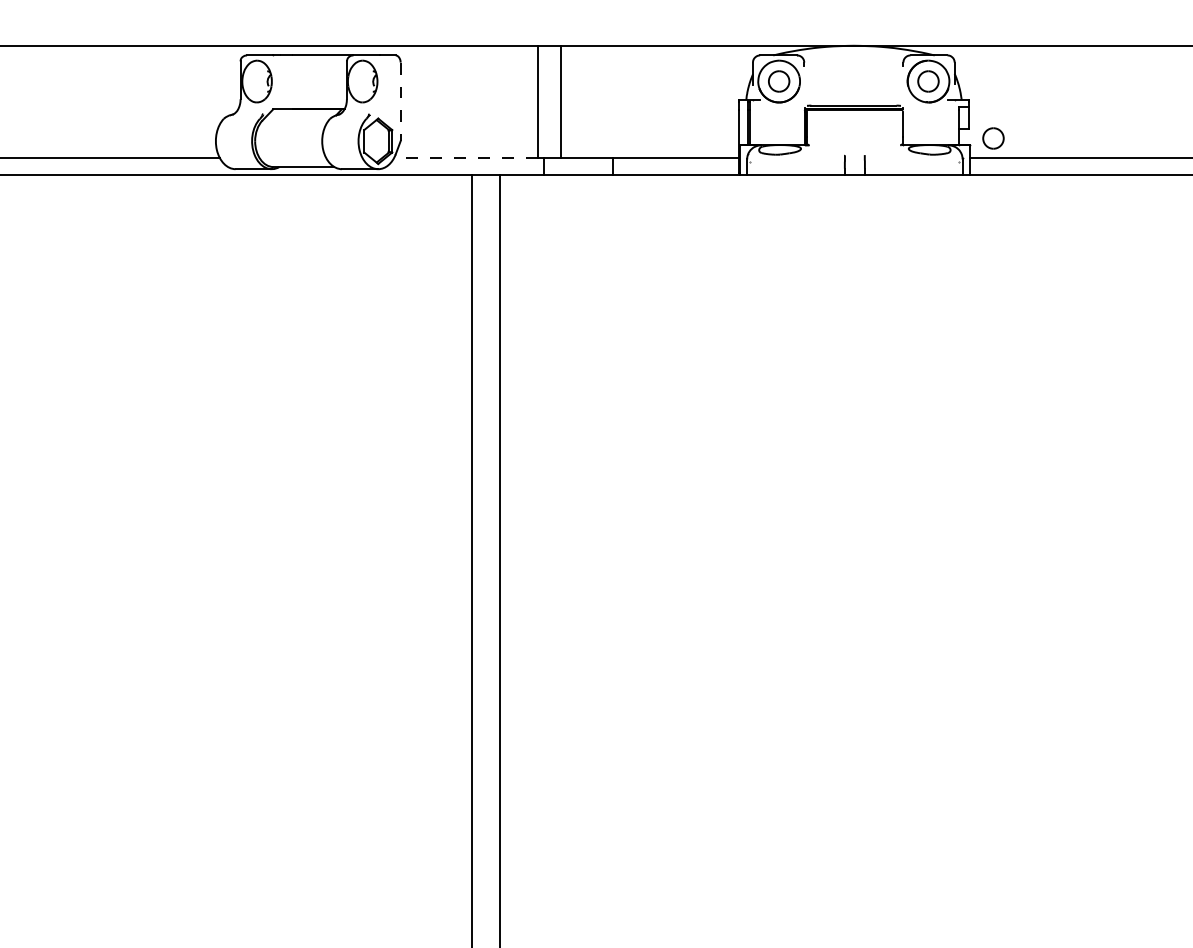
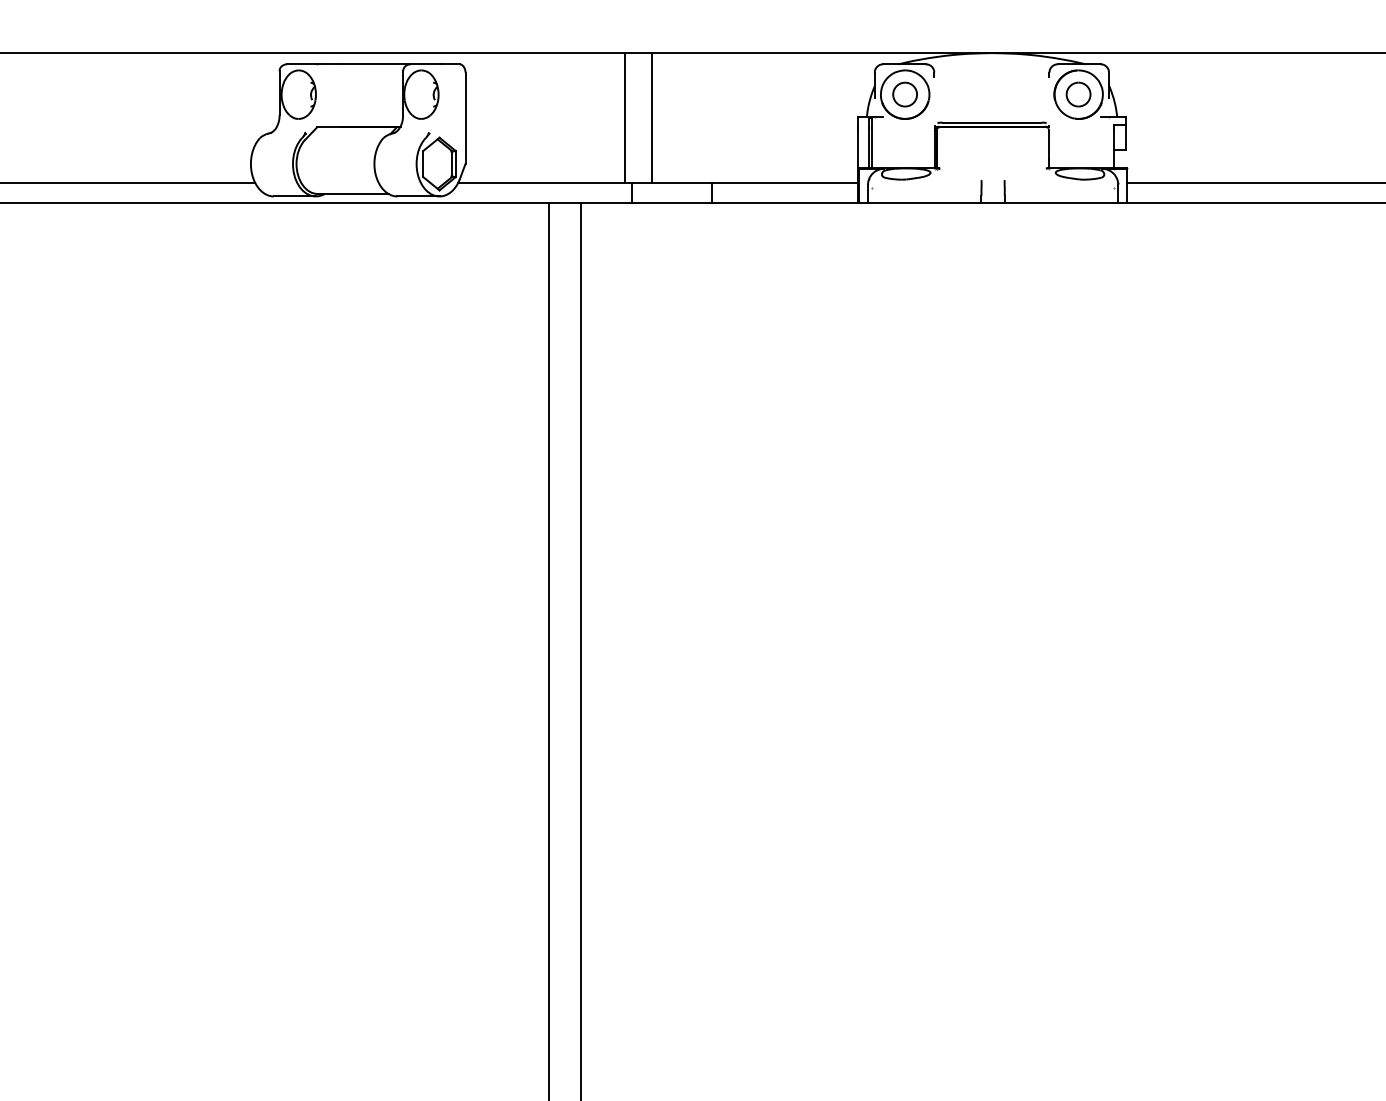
line: (400, 102) -> (465, 119), dashed -> solid
part: (993, 138) -> (1154, 160), removed
line: (466, 157) -> (542, 182), dashed -> solid

